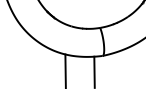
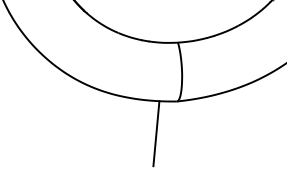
line: (65, 71) -> (96, 125), removed

